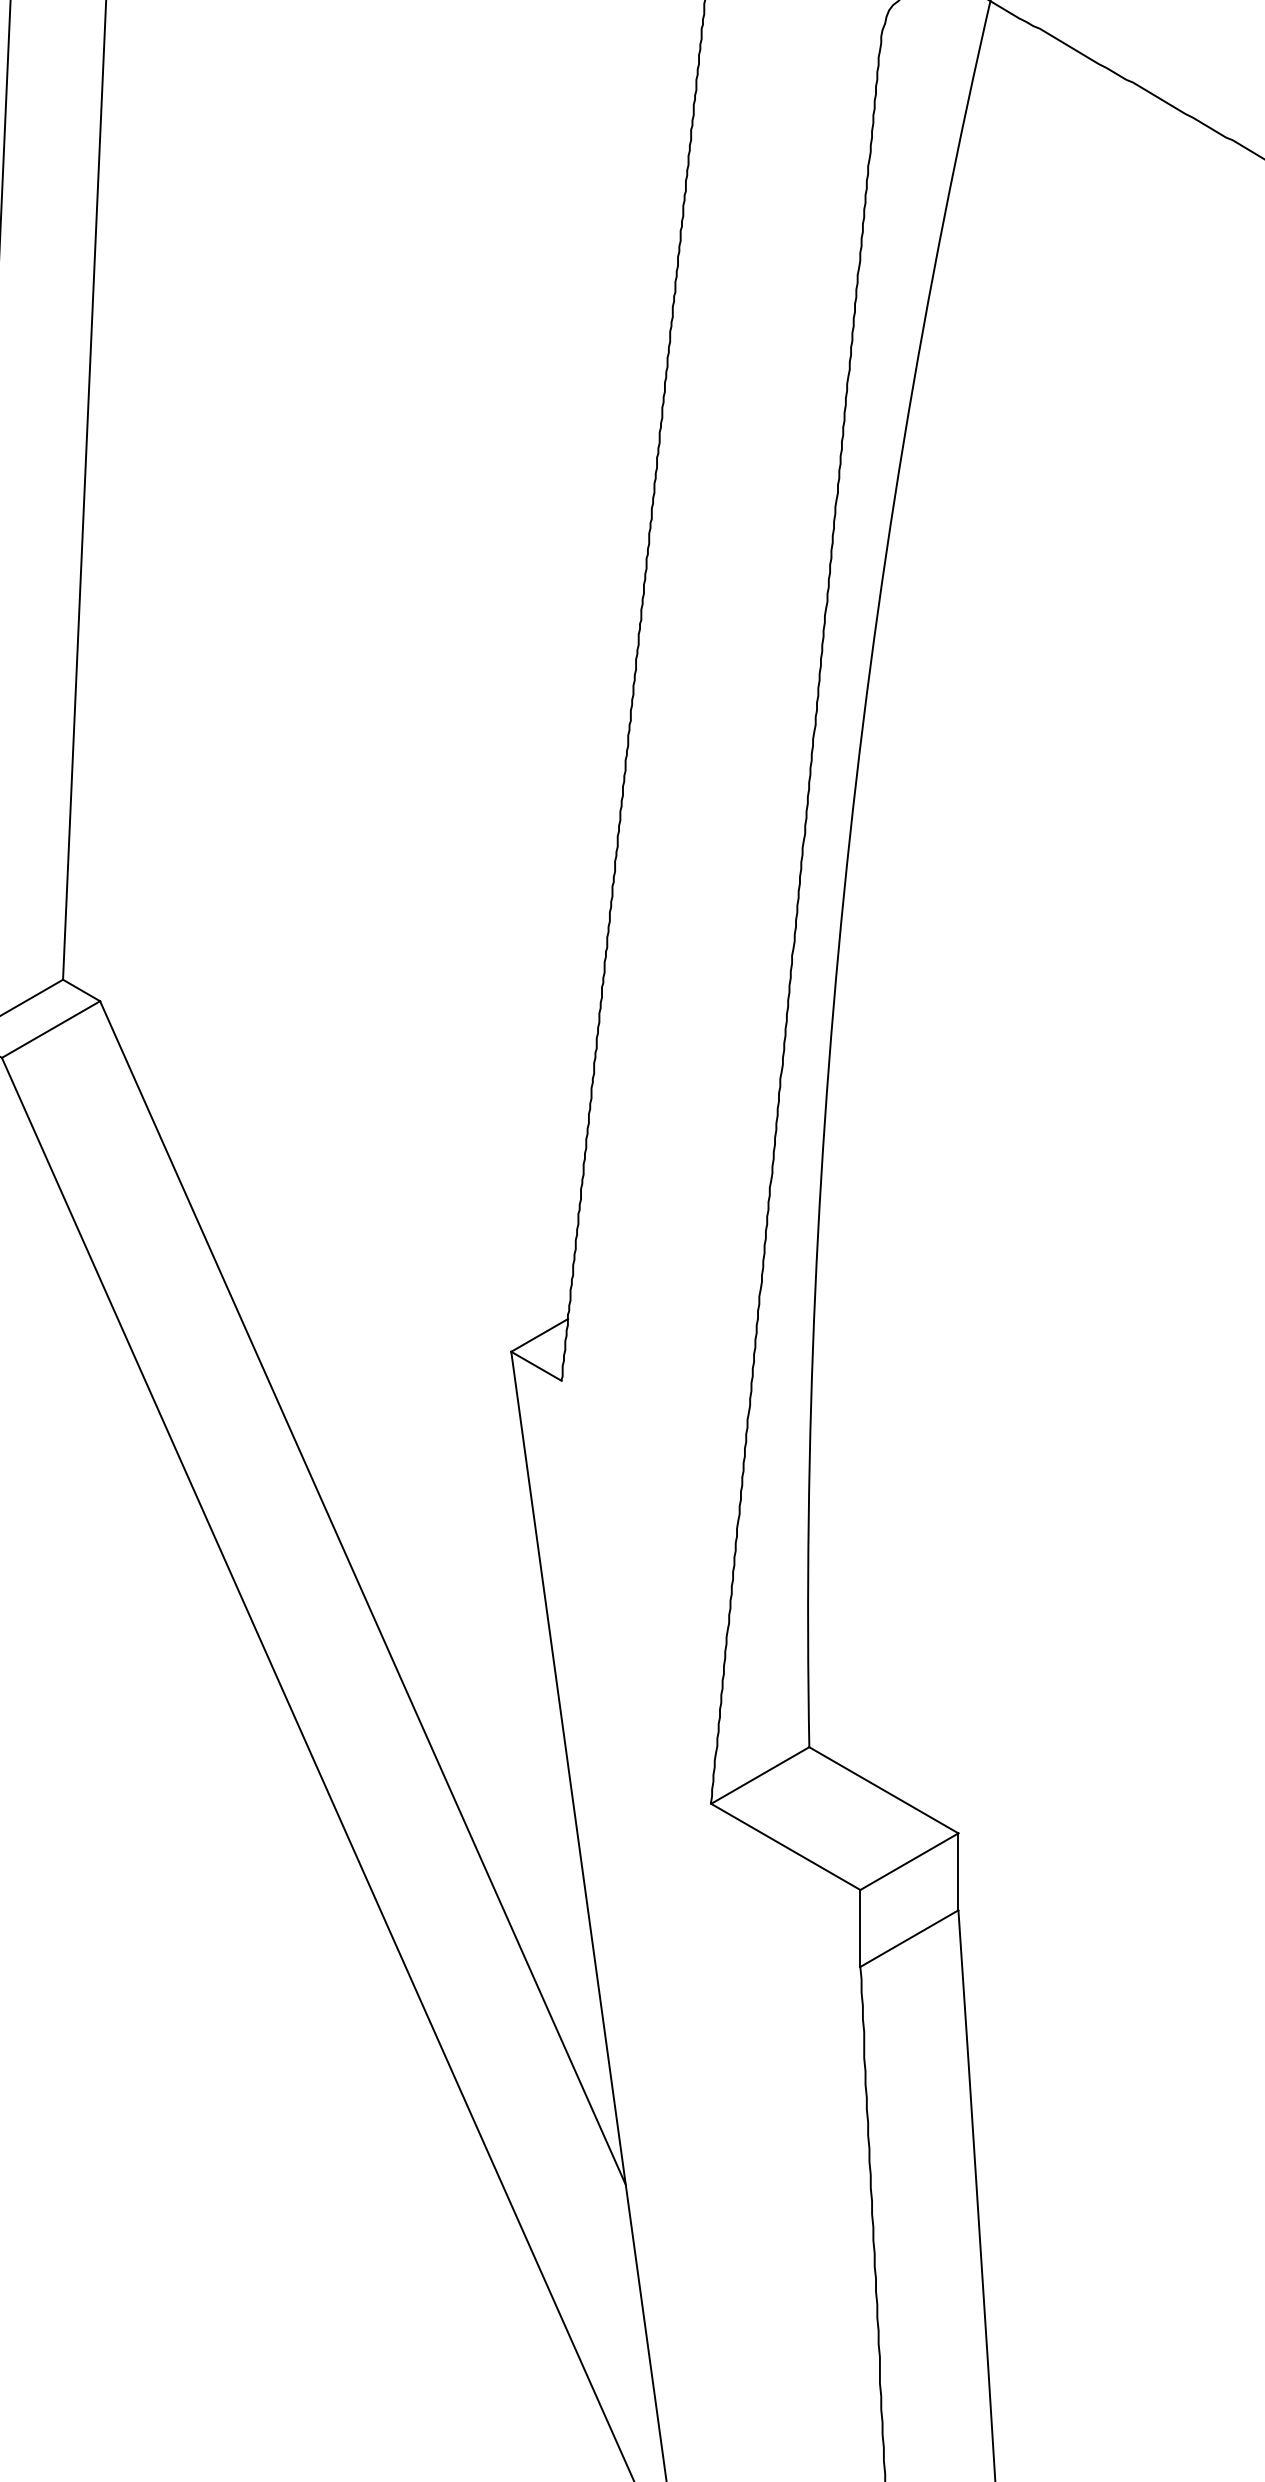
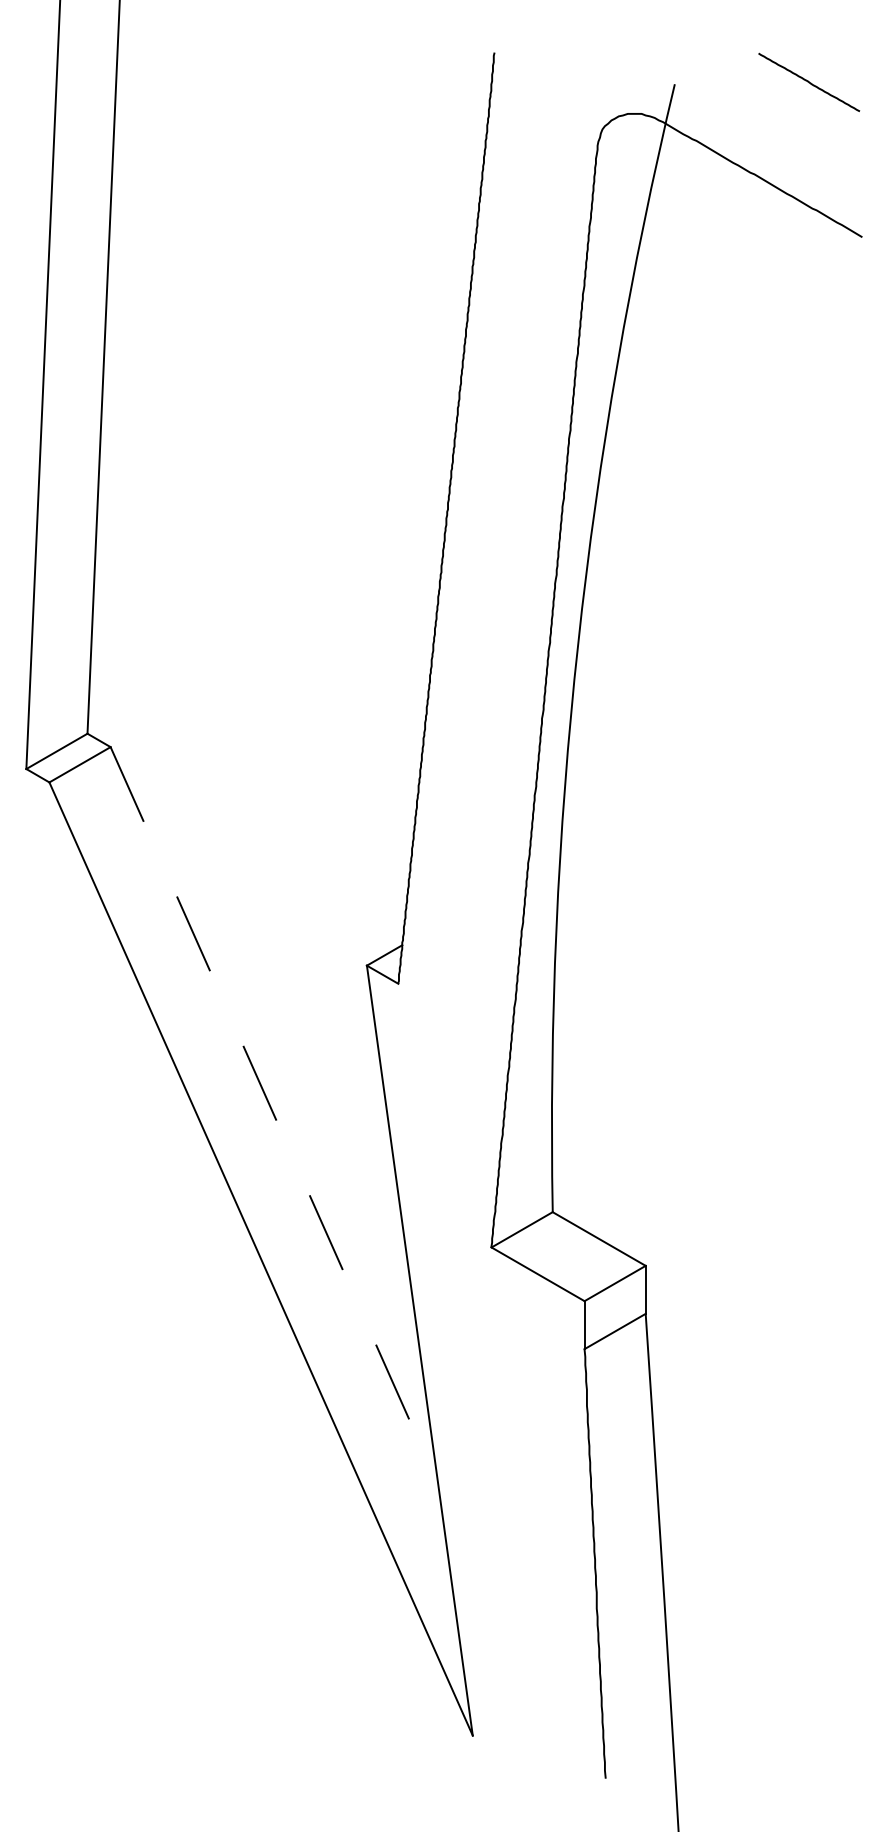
line: (362, 1593) -> (274, 1116), solid -> dashed

